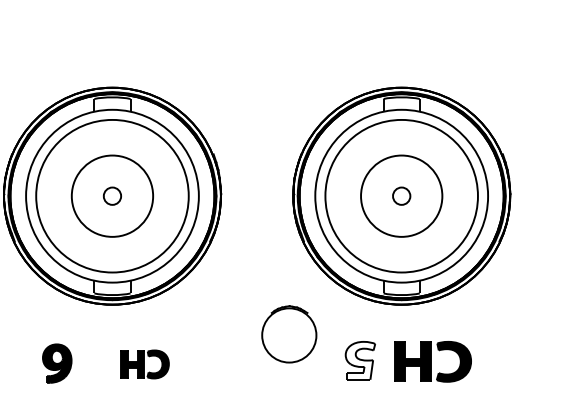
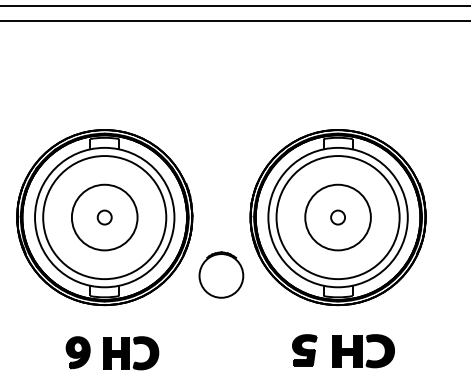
part: (289, 333) -> (221, 274), moved
fill: (360, 360) -> (304, 350), added
part: (56, 363) -> (77, 352), moved
part: (145, 364) -> (131, 353), size x1.43

